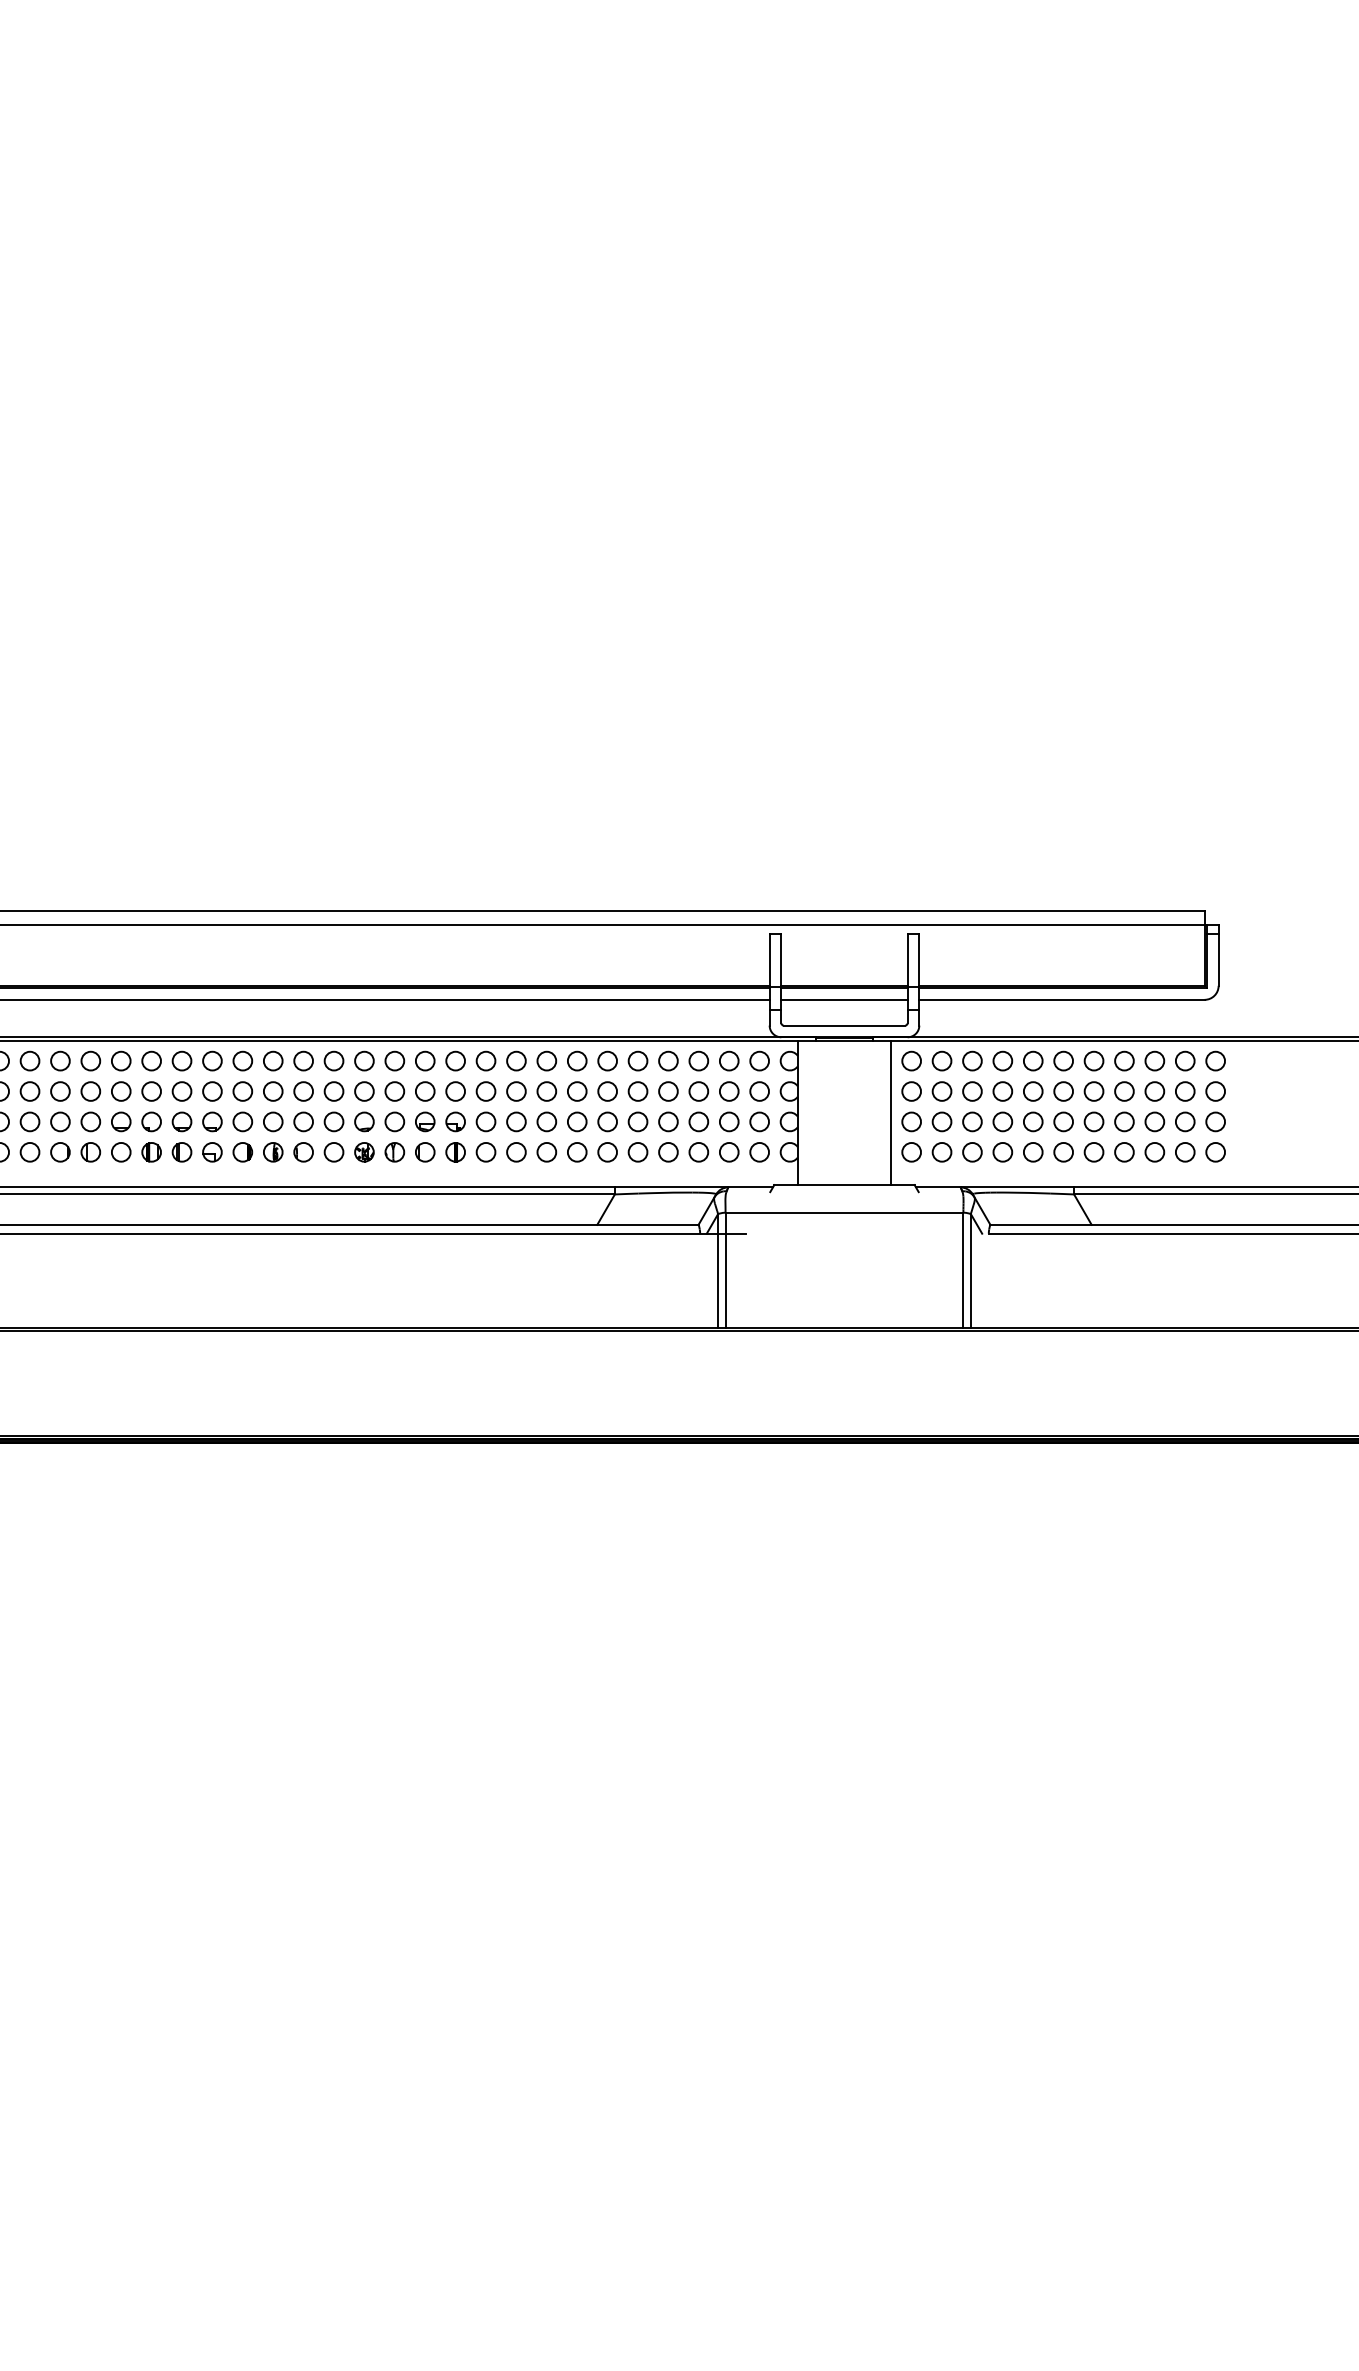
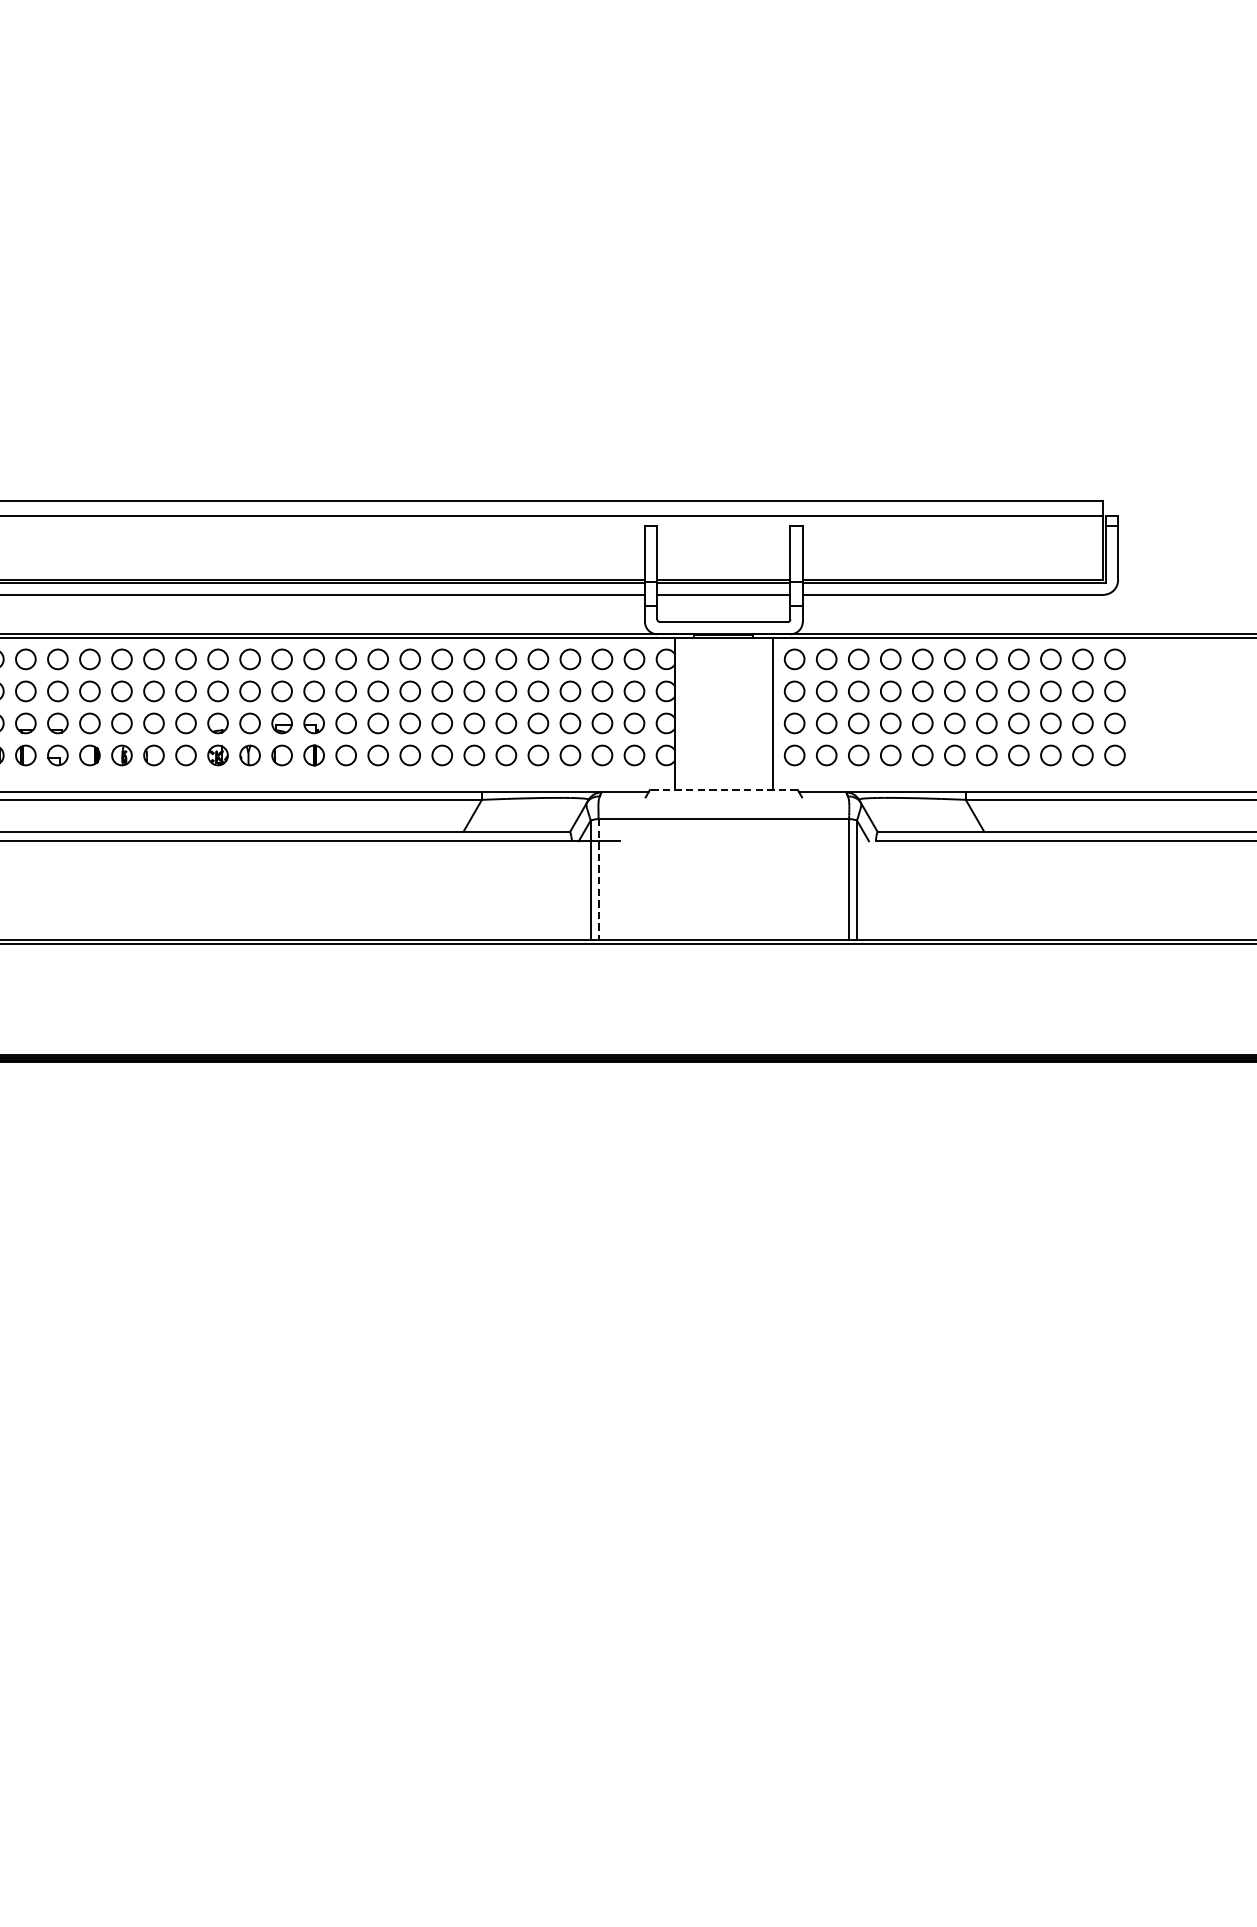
line: (843, 1185) -> (722, 790), solid -> dashed
line: (725, 1270) -> (598, 880), solid -> dashed

